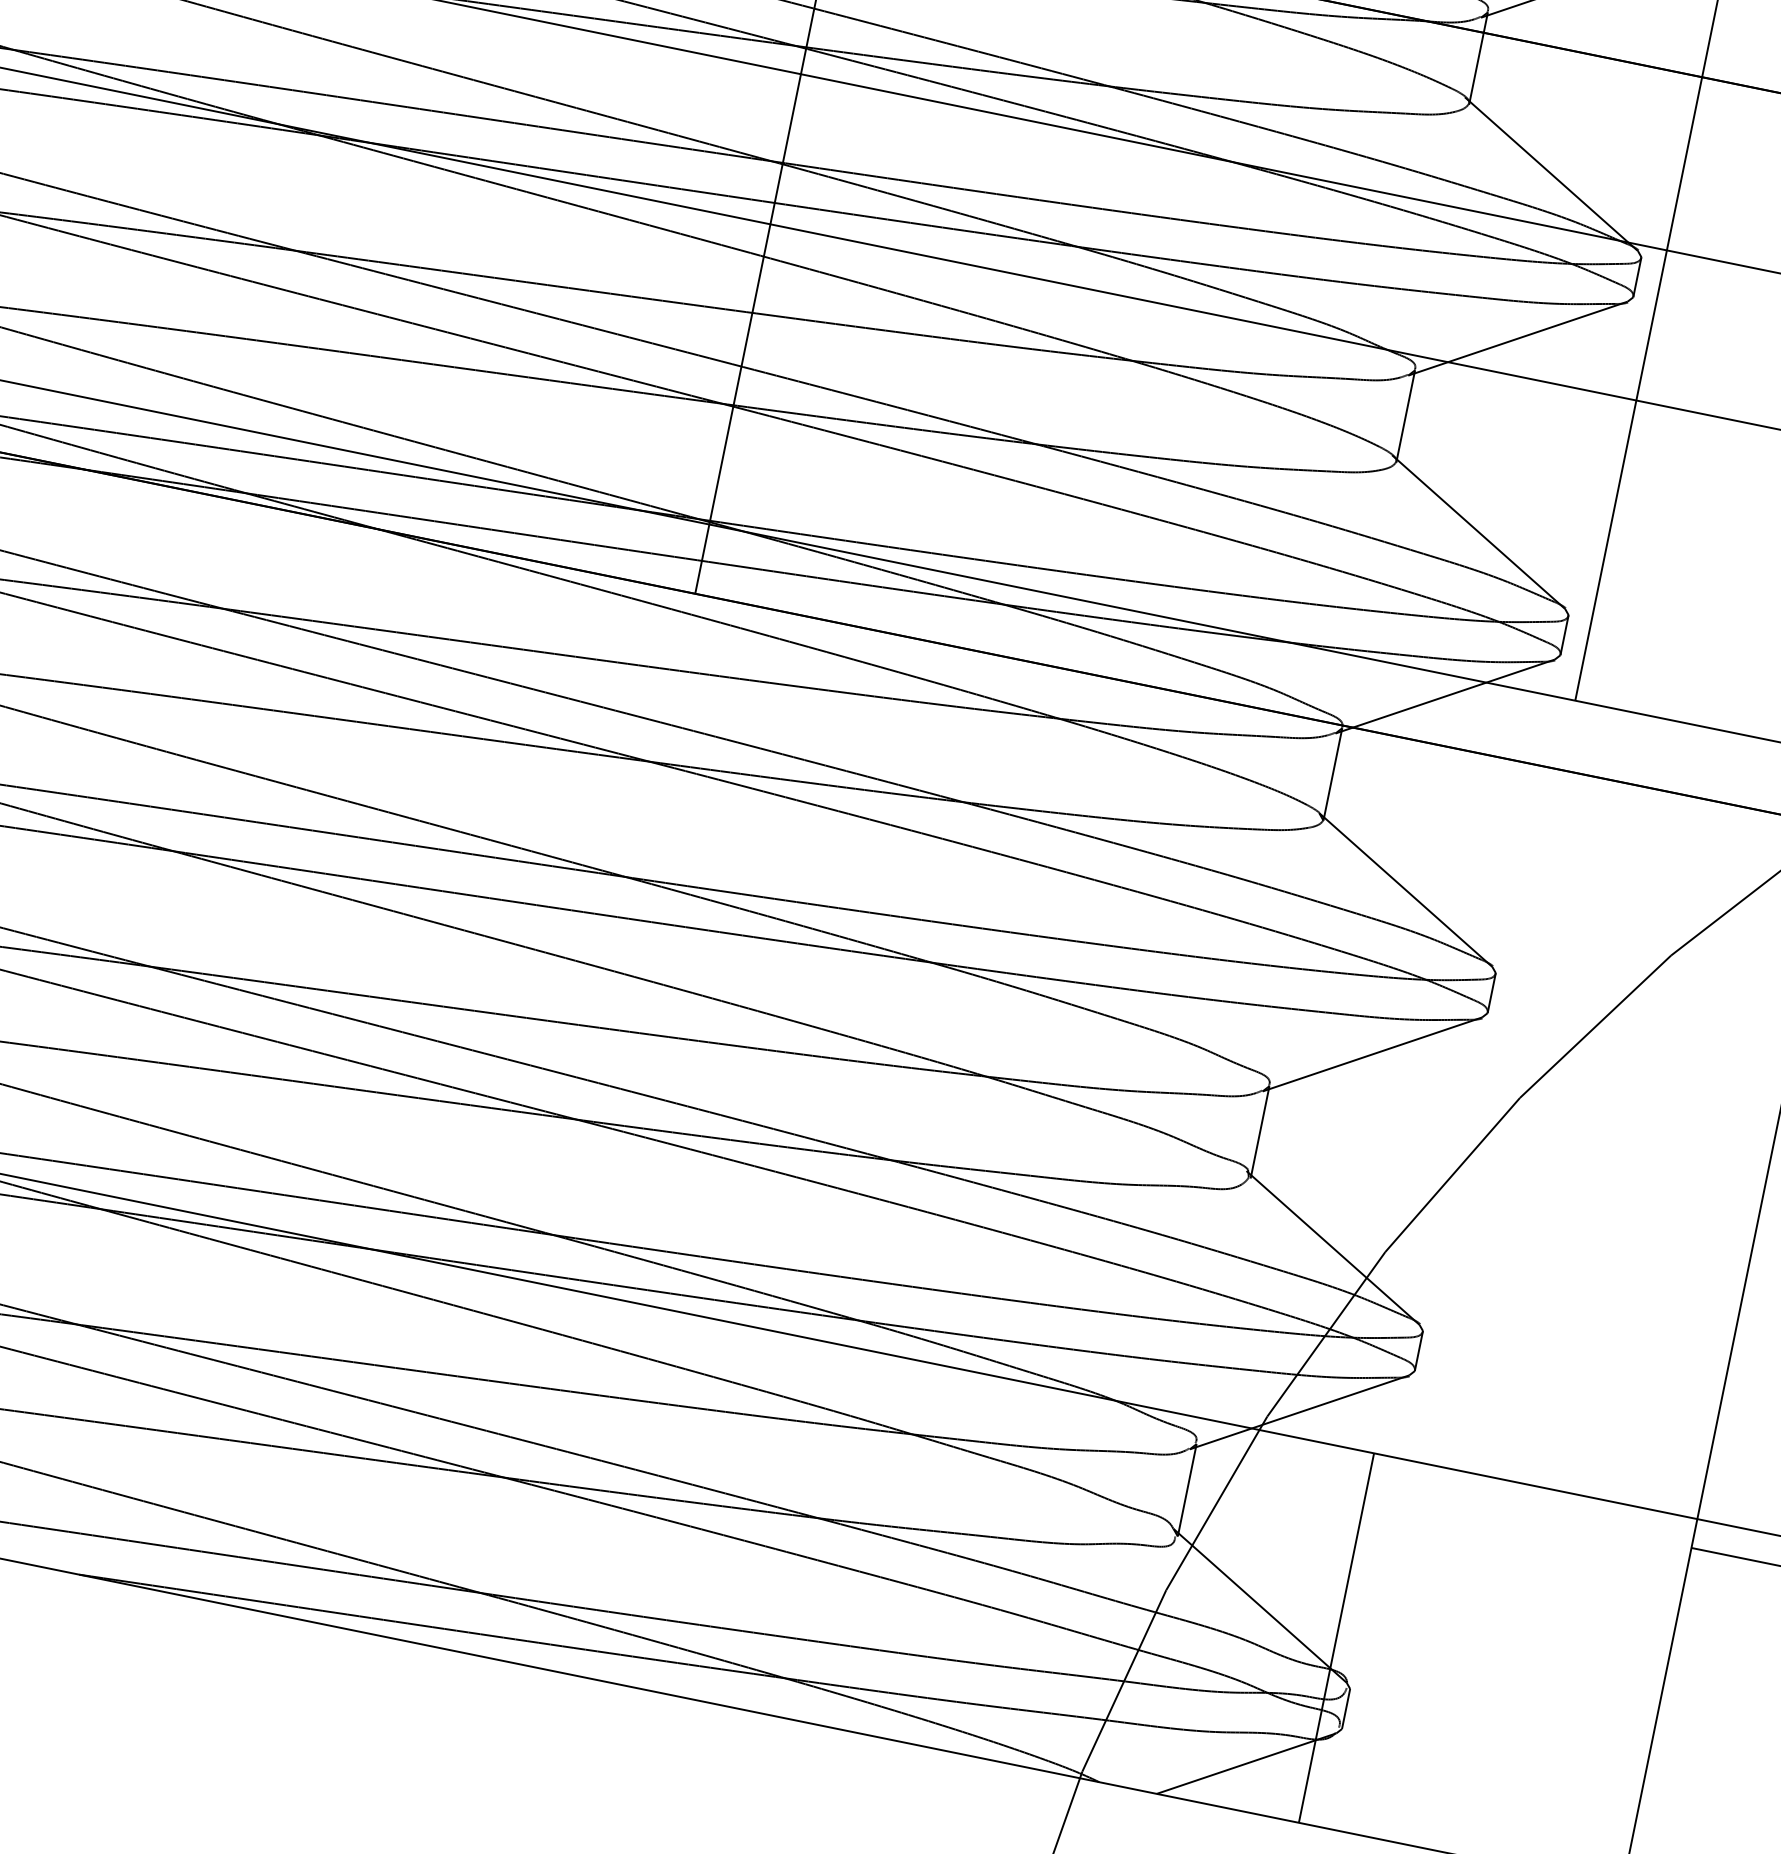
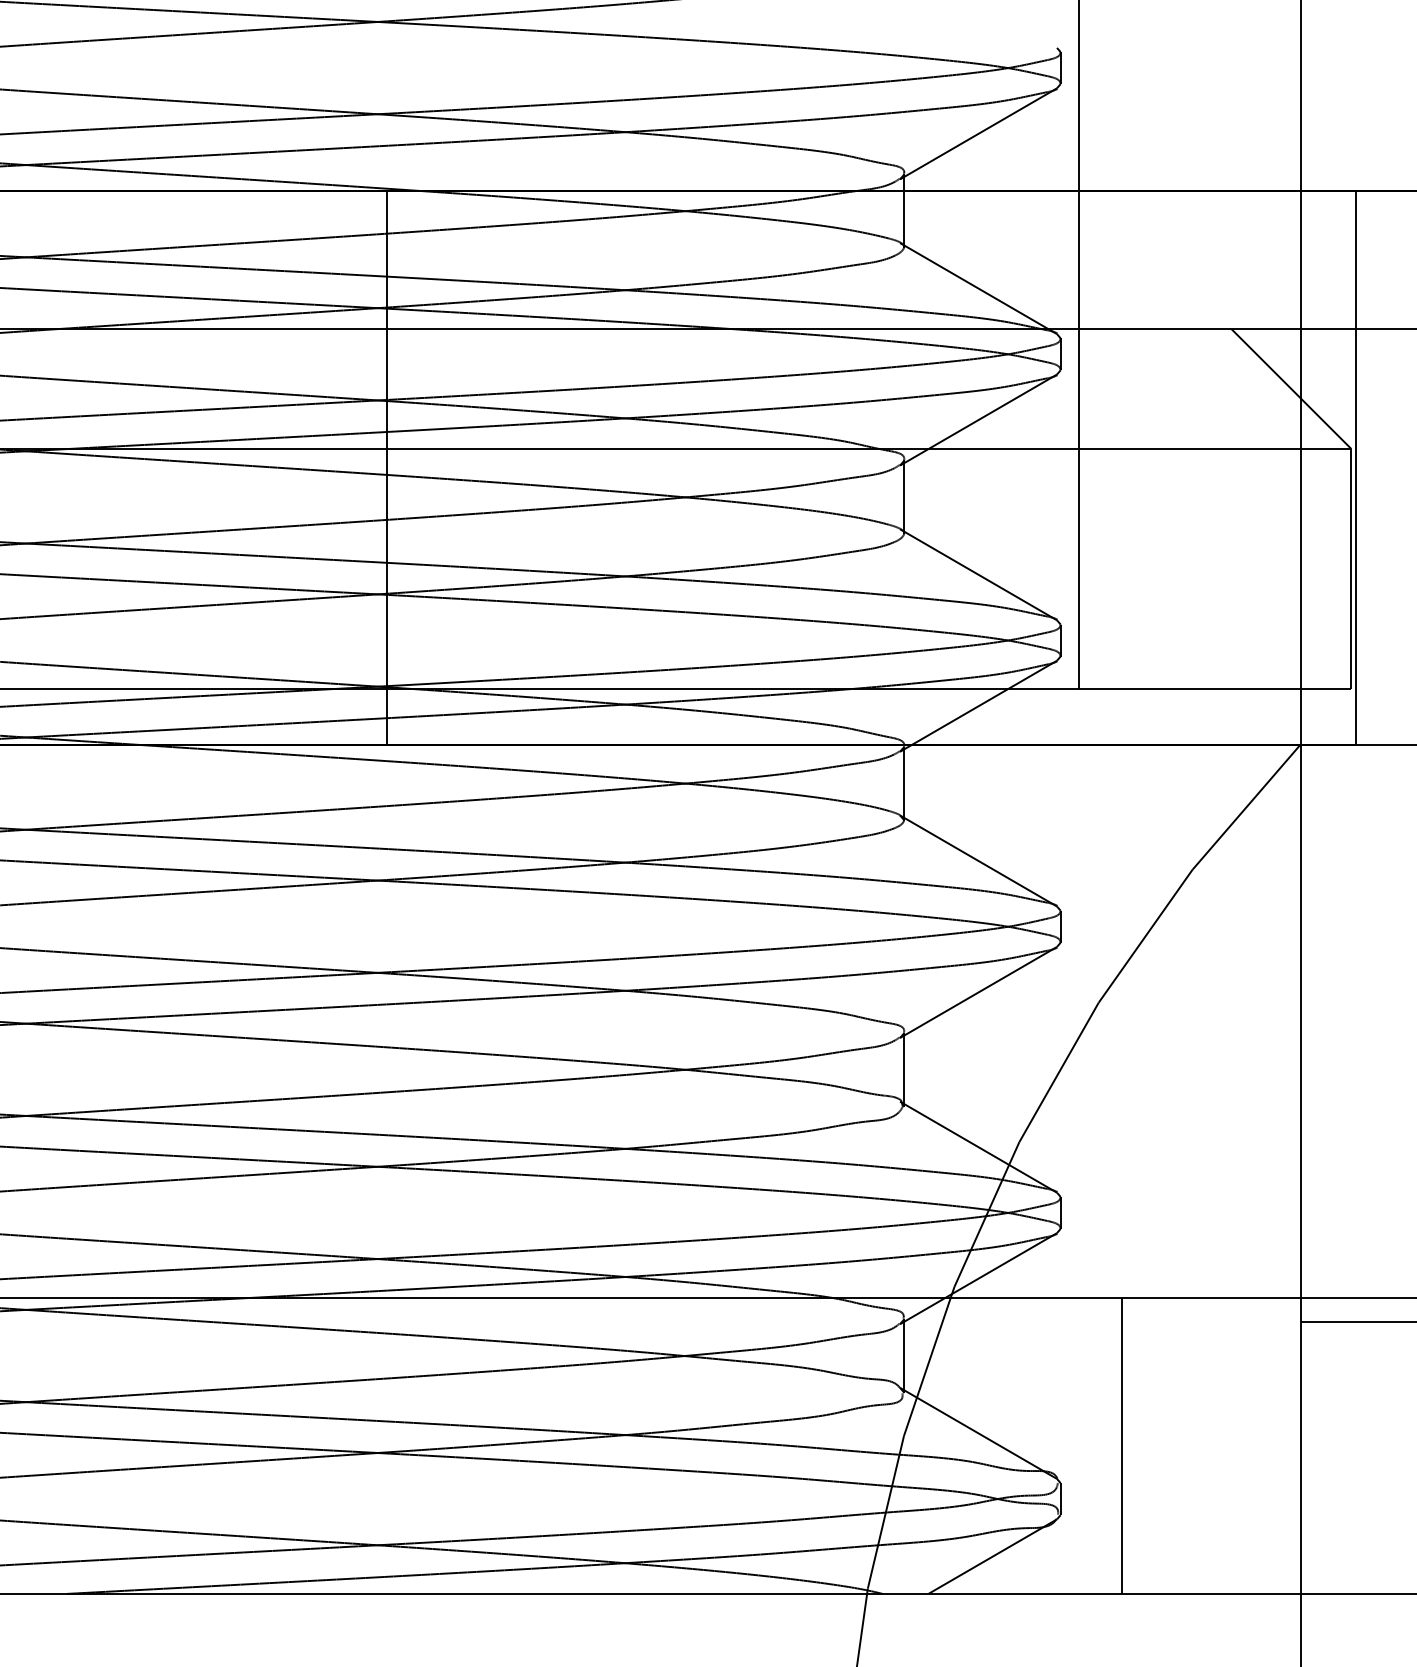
line: (1337, 1637) -> (1122, 1445), moved

